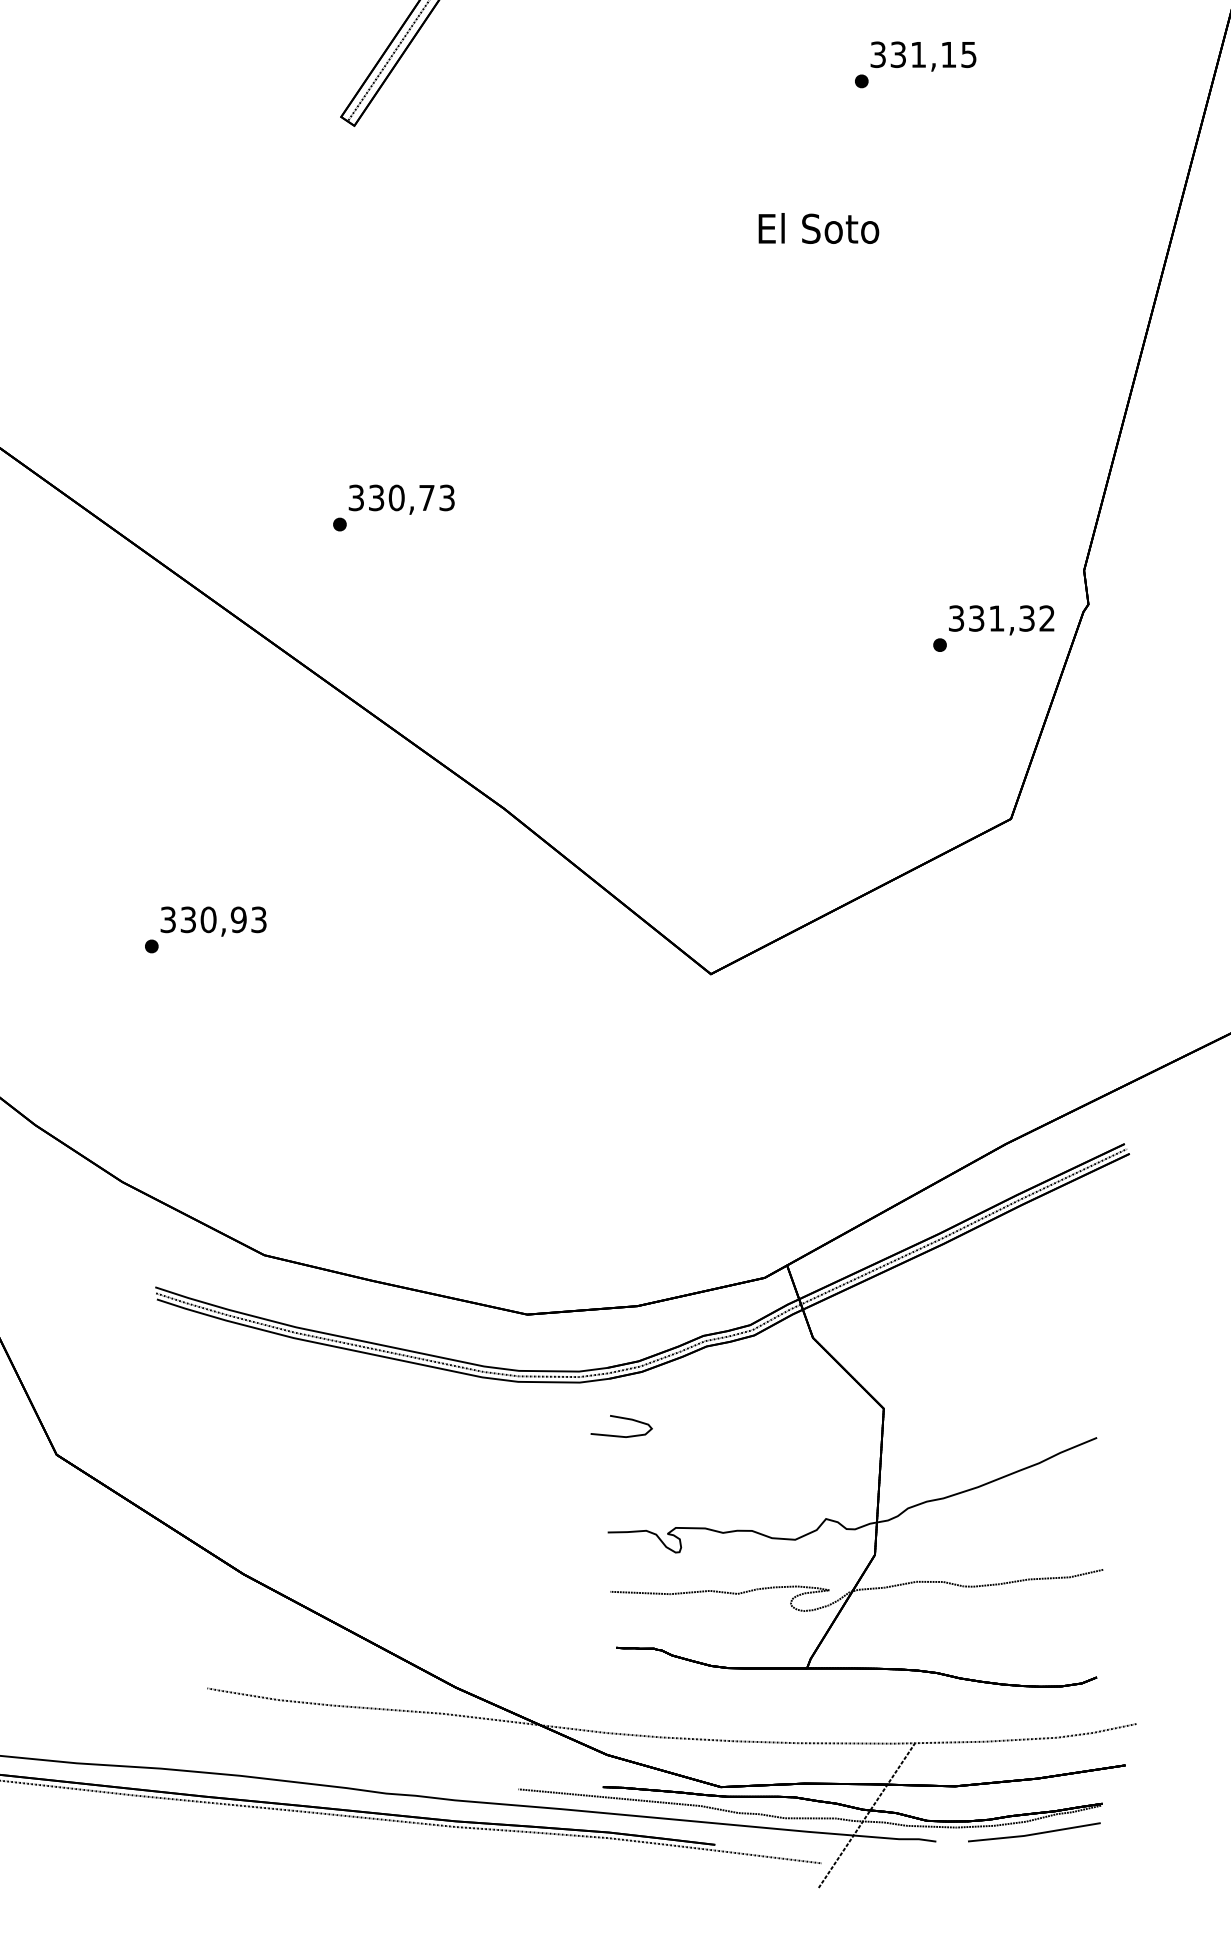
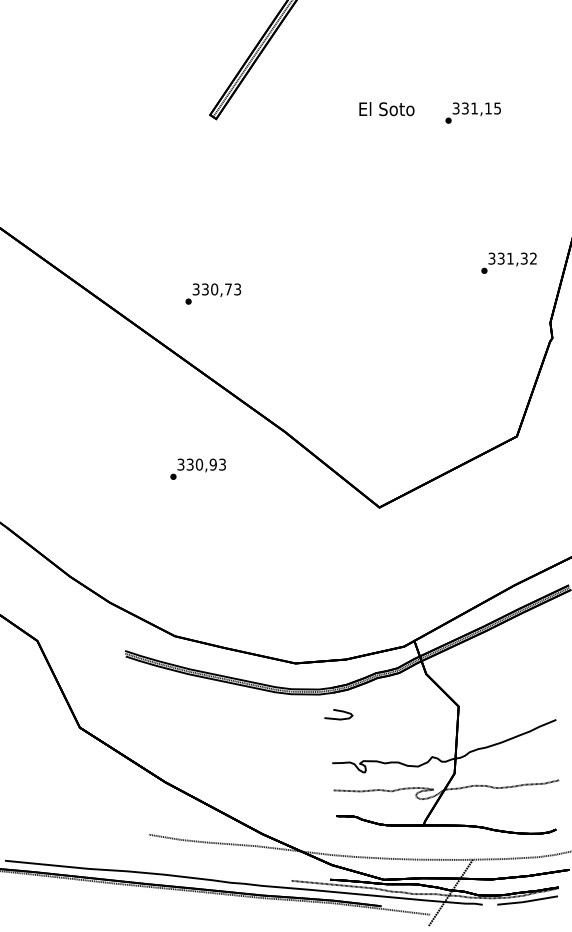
text: (914, 63) -> (472, 112), moved
text: (817, 229) -> (386, 109), moved
text: (394, 506) -> (213, 293), moved
text: (992, 626) -> (508, 262), moved
text: (204, 928) -> (197, 468), moved

